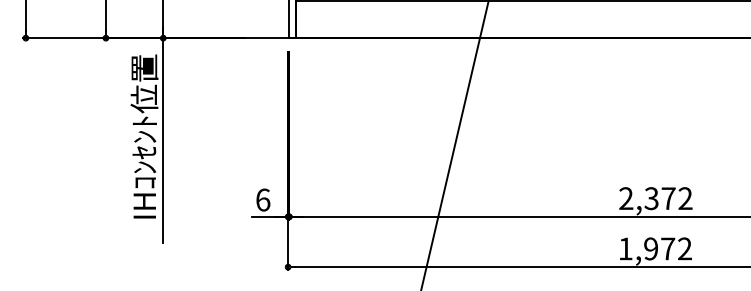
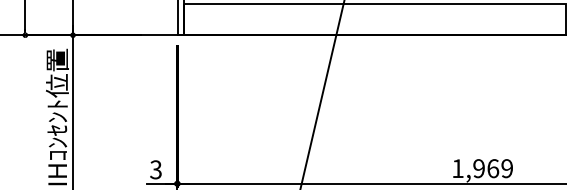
text: (655, 198) -> (482, 168), 2,372 -> 1,969
text: (262, 199) -> (155, 169), 6 -> 3

